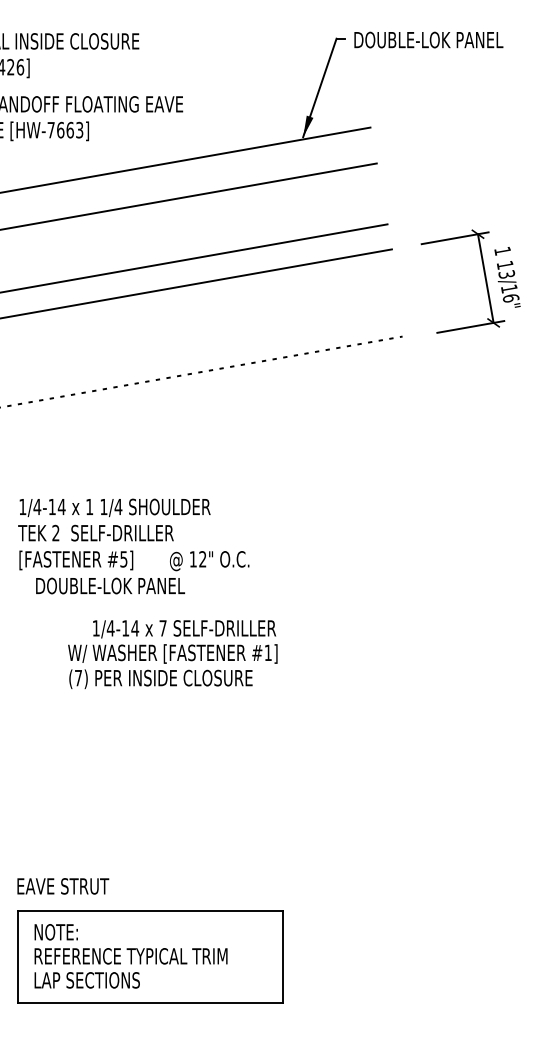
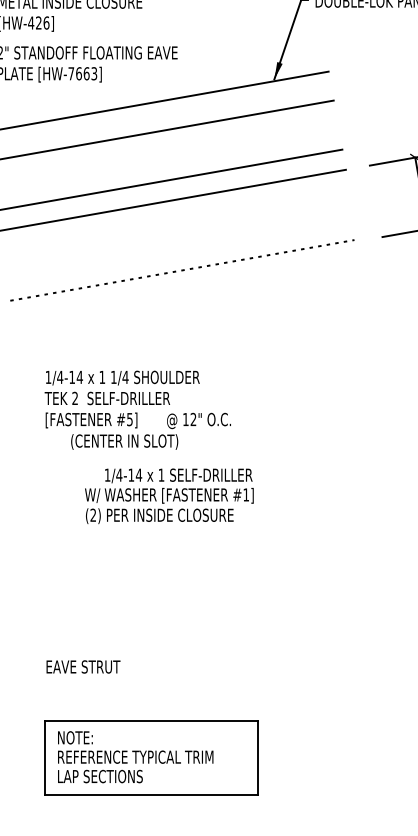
text: (110, 586) -> (119, 441), DOUBLE-LOK PANEL -> (CENTER IN SLOT)
text: (162, 628) -> (161, 475), 7 -> 1
text: (78, 677) -> (93, 514), (7) -> (2)
text: (63, 886) -> (83, 667), moved
part: (150, 956) -> (151, 757), moved

